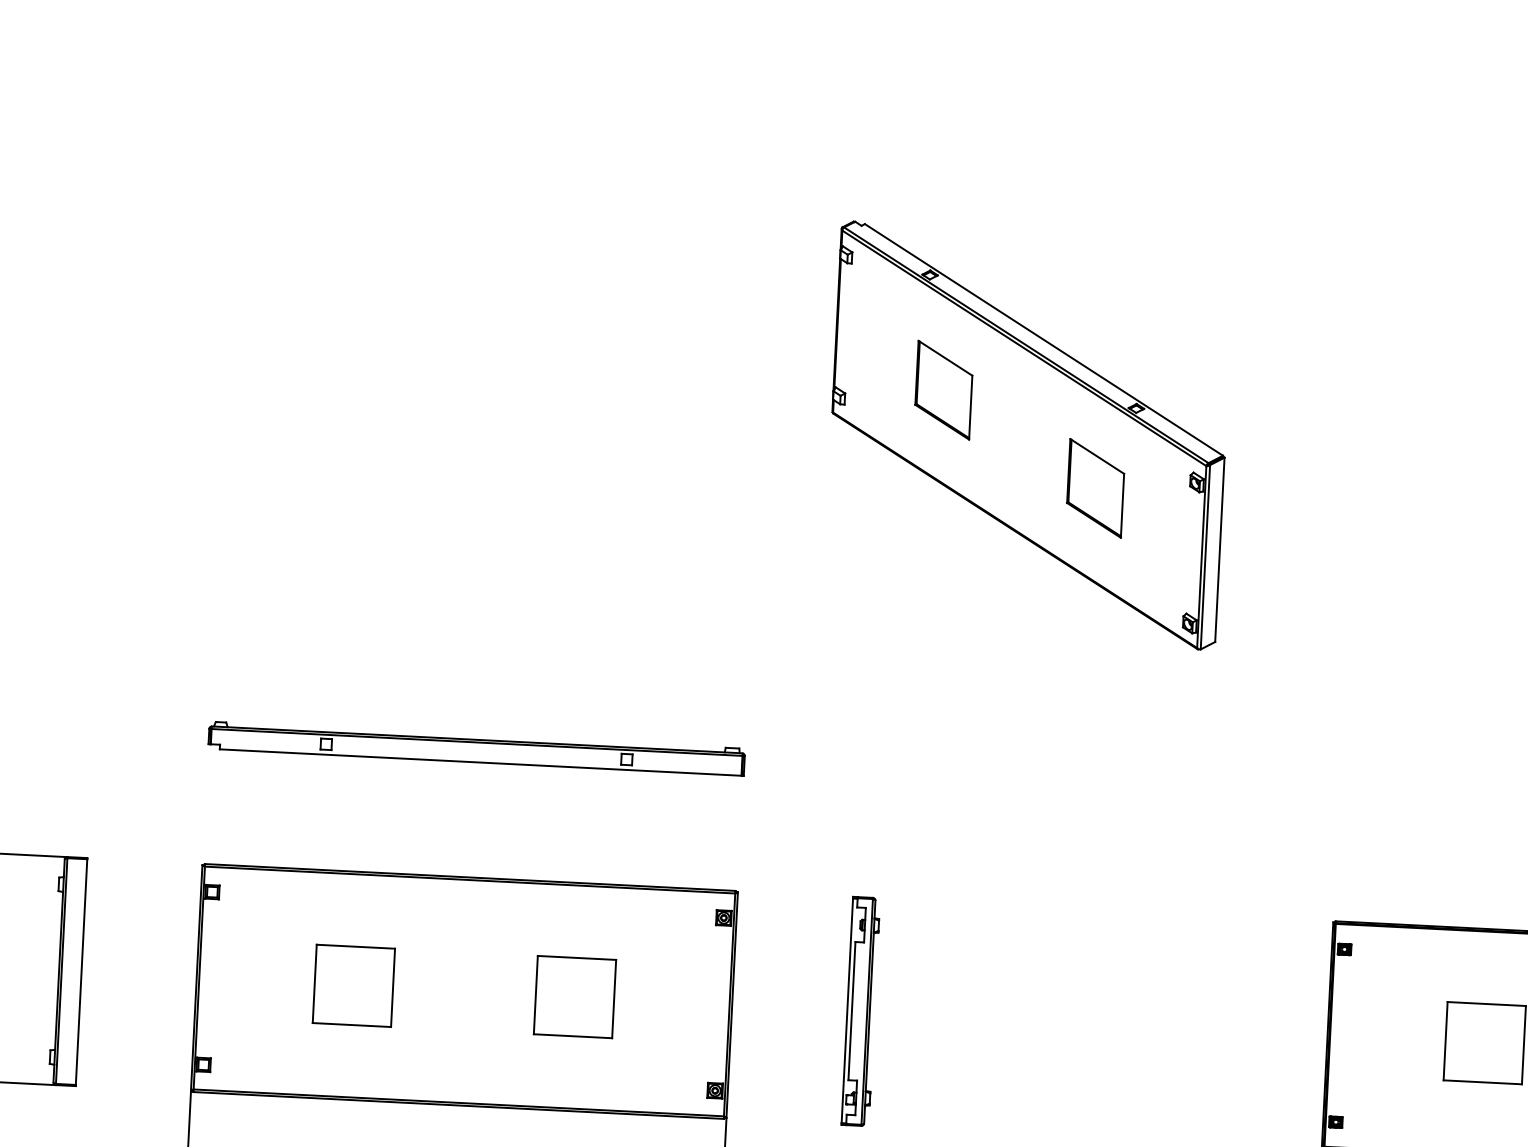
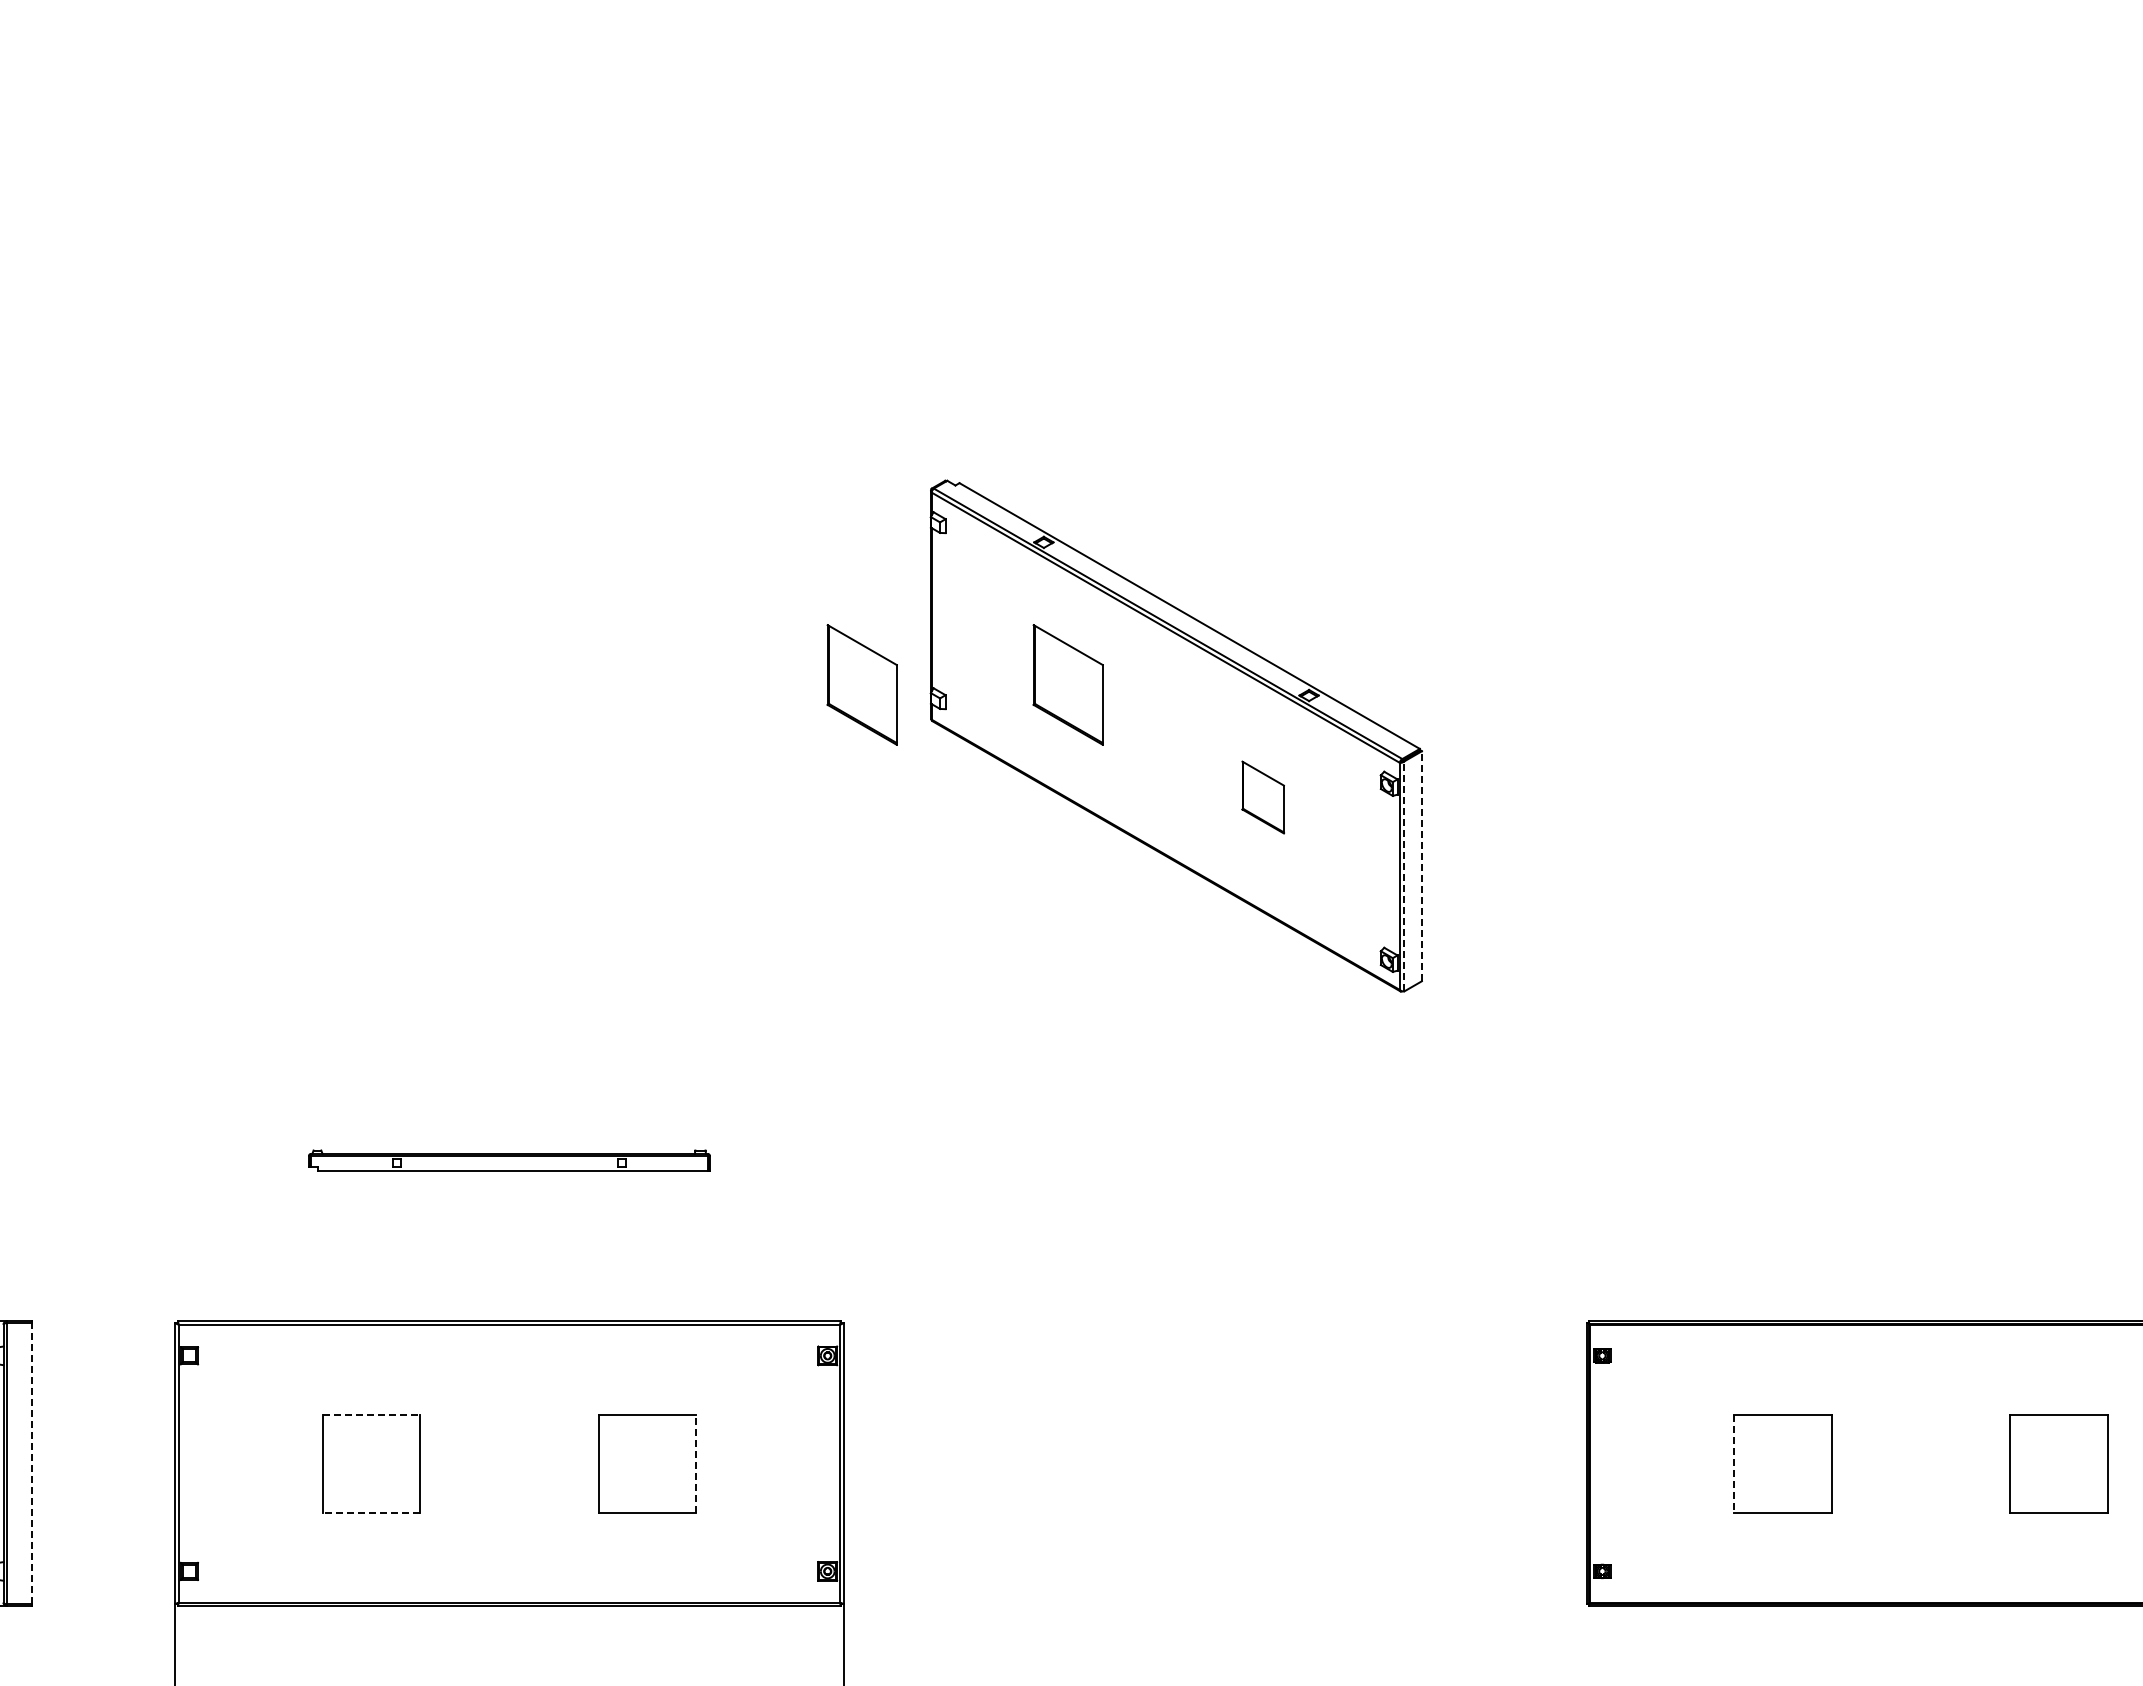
part: (778, 381) -> (861, 684), added
part: (1094, 488) -> (1262, 797), size x0.6
line: (1219, 549) -> (1421, 865), solid -> dashed
line: (1205, 556) -> (1404, 875), solid -> dashed
part: (476, 748) -> (509, 1160), size x0.6
line: (355, 946) -> (371, 1414), solid -> dashed
line: (81, 971) -> (31, 1463), solid -> dashed
line: (614, 998) -> (696, 1463), solid -> dashed
part: (860, 1011) -> (1003, 1463), removed
line: (351, 1025) -> (371, 1512), solid -> dashed
line: (1445, 1041) -> (1733, 1463), solid -> dashed

